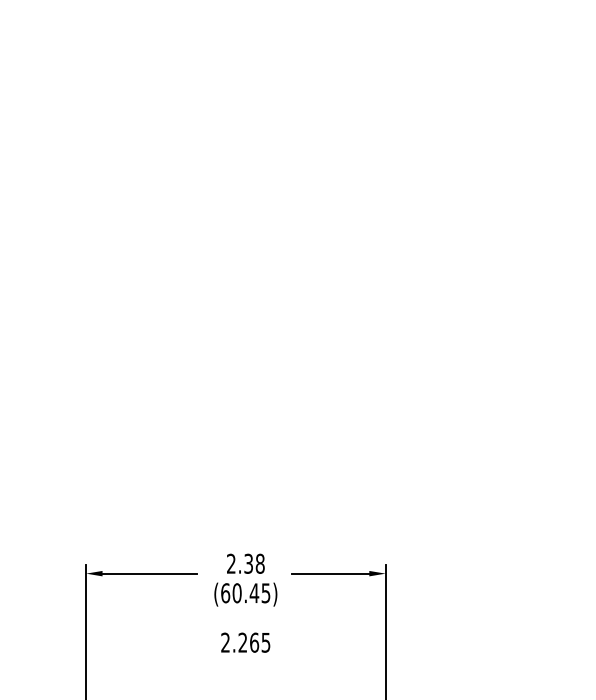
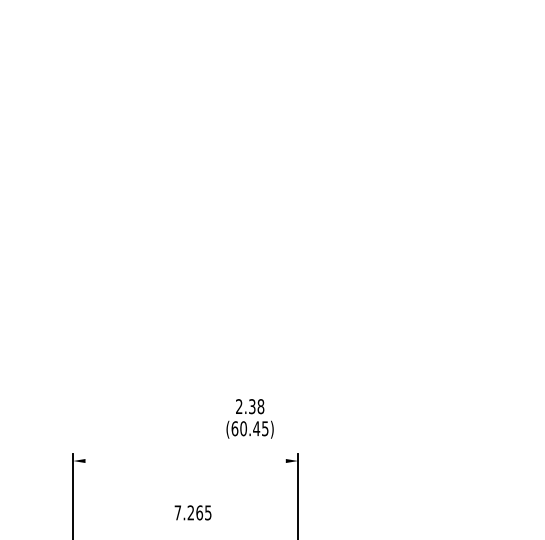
line: (149, 574) -> (120, 461), removed
line: (330, 574) -> (256, 461), removed
text: (245, 579) -> (249, 418), moved
text: (225, 642) -> (177, 512), 2.265 -> 7.265

